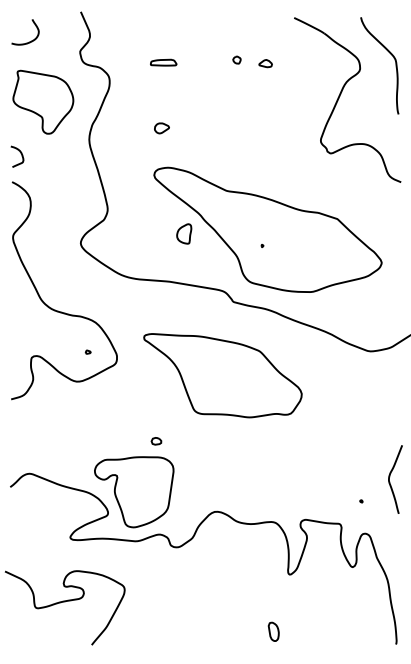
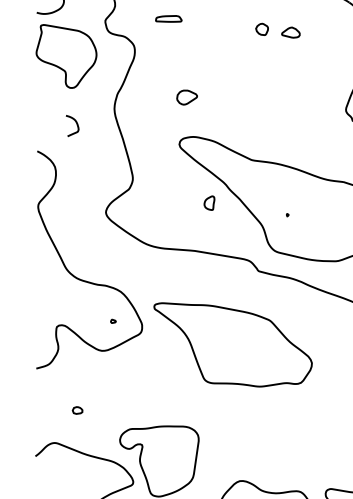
part: (236, 59) -> (261, 28), size x1.6
part: (163, 62) -> (168, 18), moved
part: (265, 63) -> (290, 32), size x1.4
part: (43, 101) -> (66, 55), moved
part: (161, 128) -> (186, 97), size x1.4
curve: (21, 156) -> (76, 125), moved
part: (184, 233) -> (209, 202), size x0.7
part: (222, 375) -> (232, 344), moved
part: (156, 441) -> (77, 410), moved

